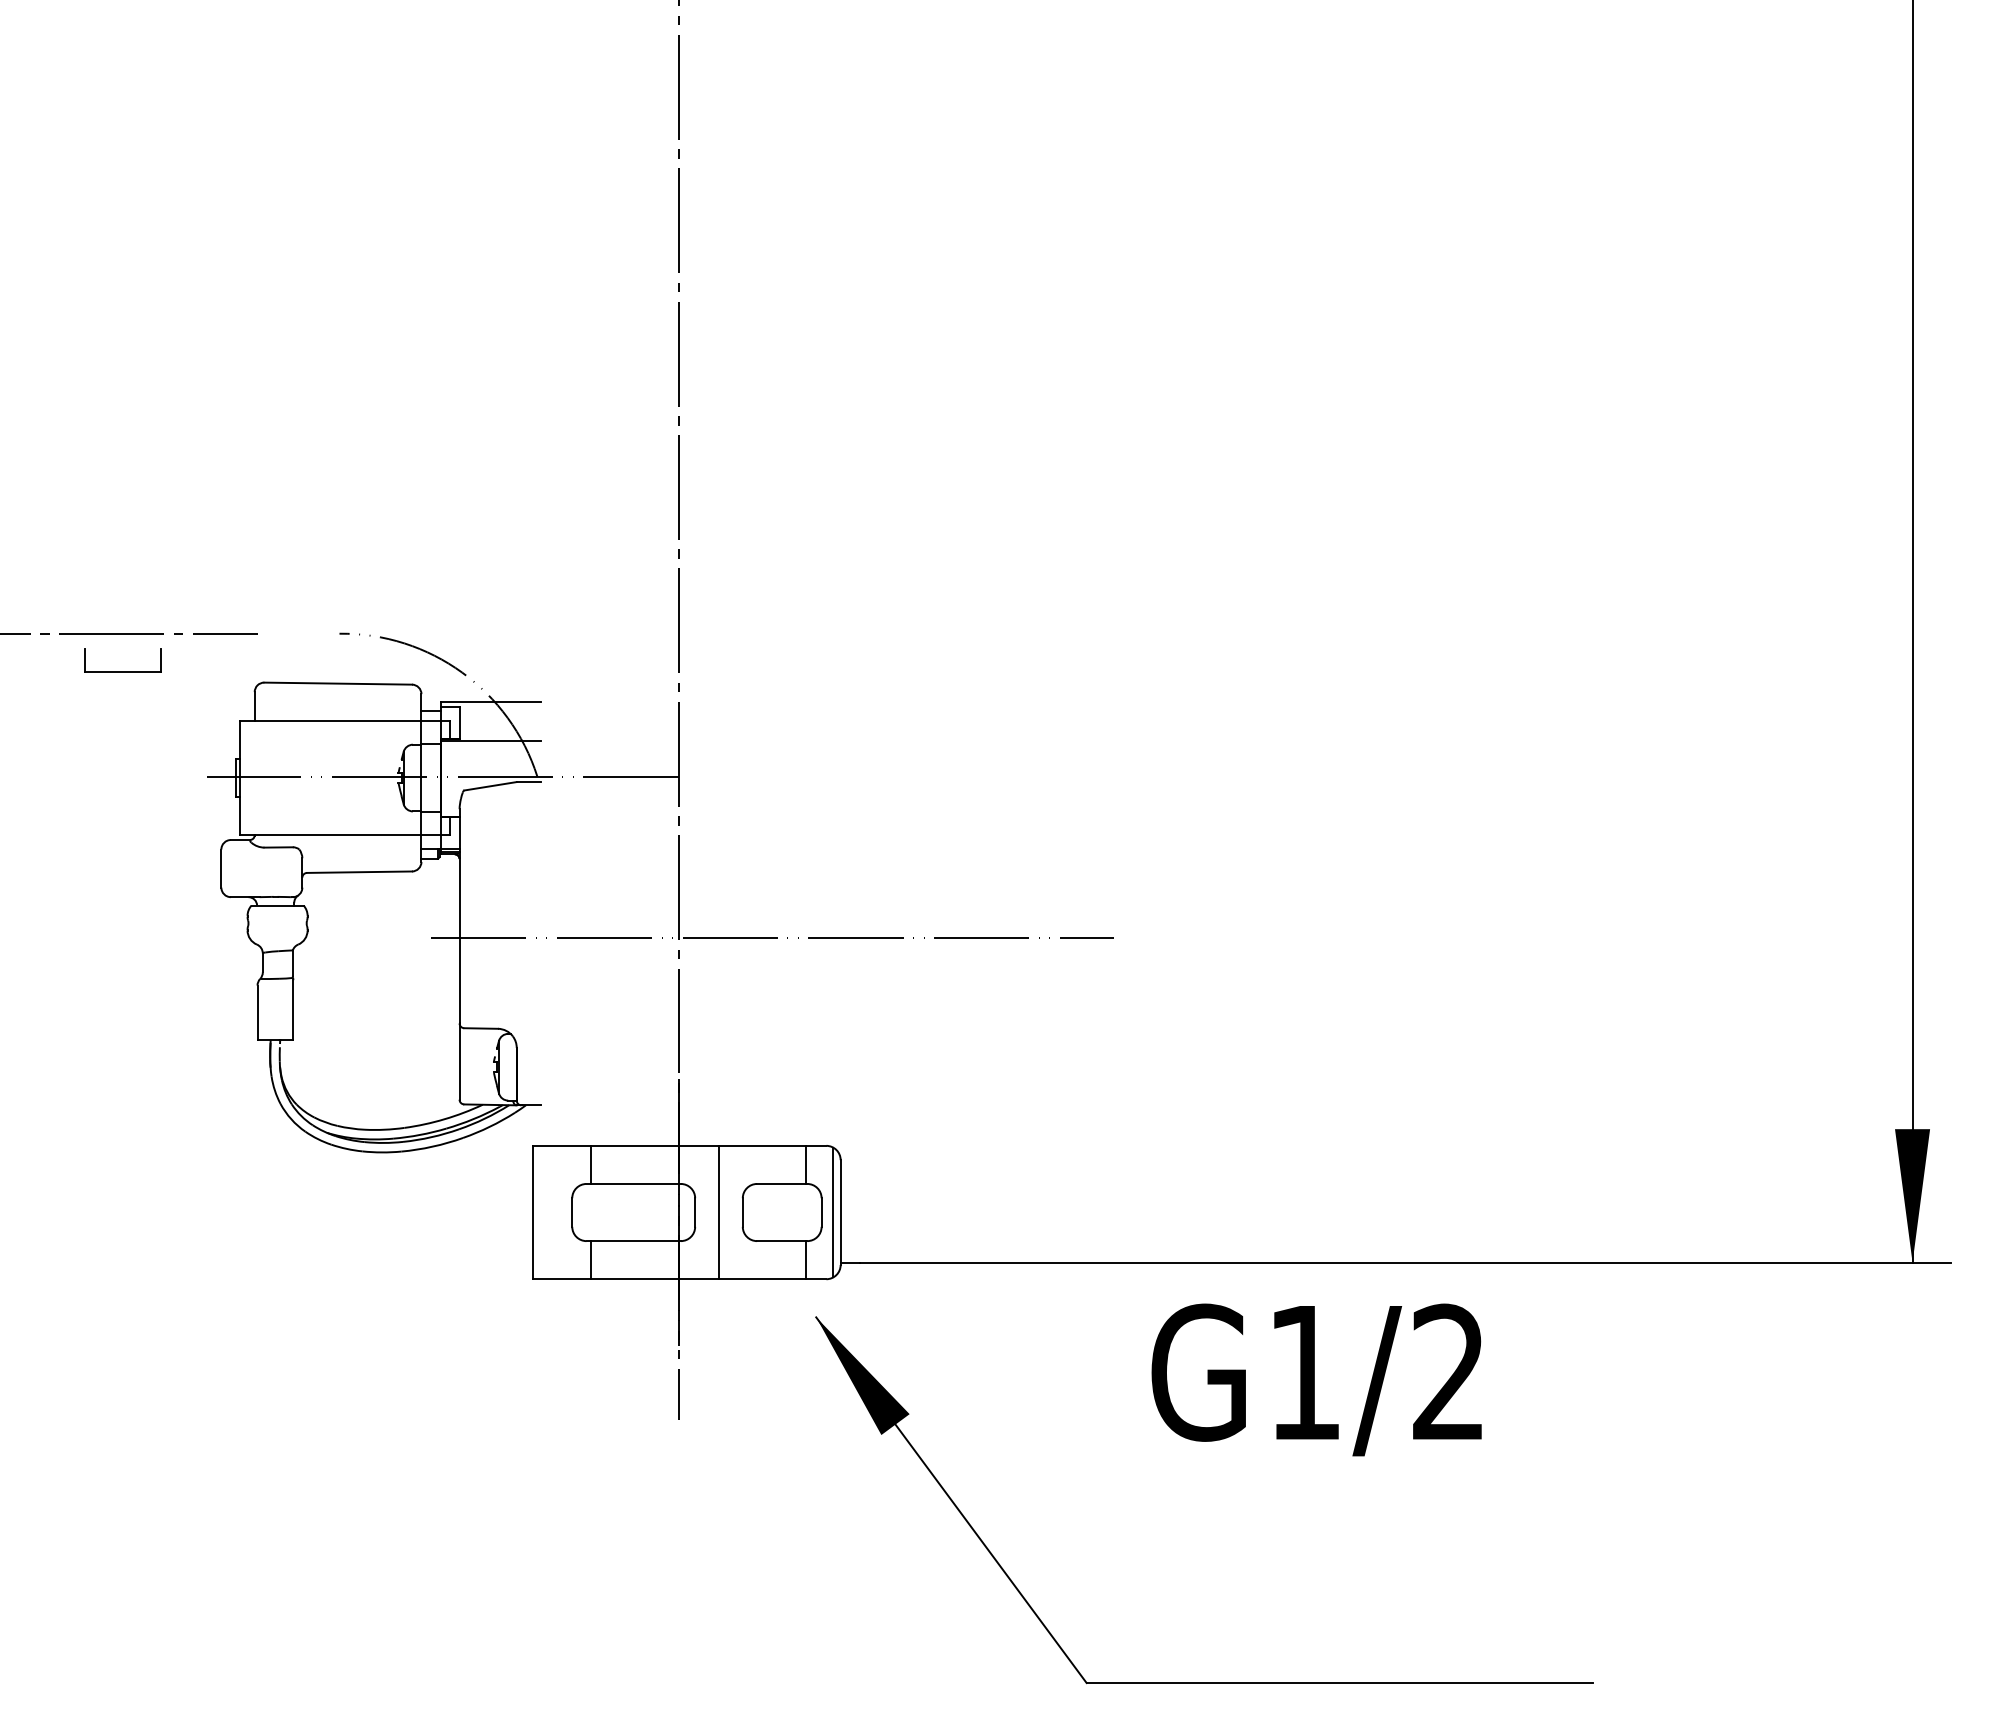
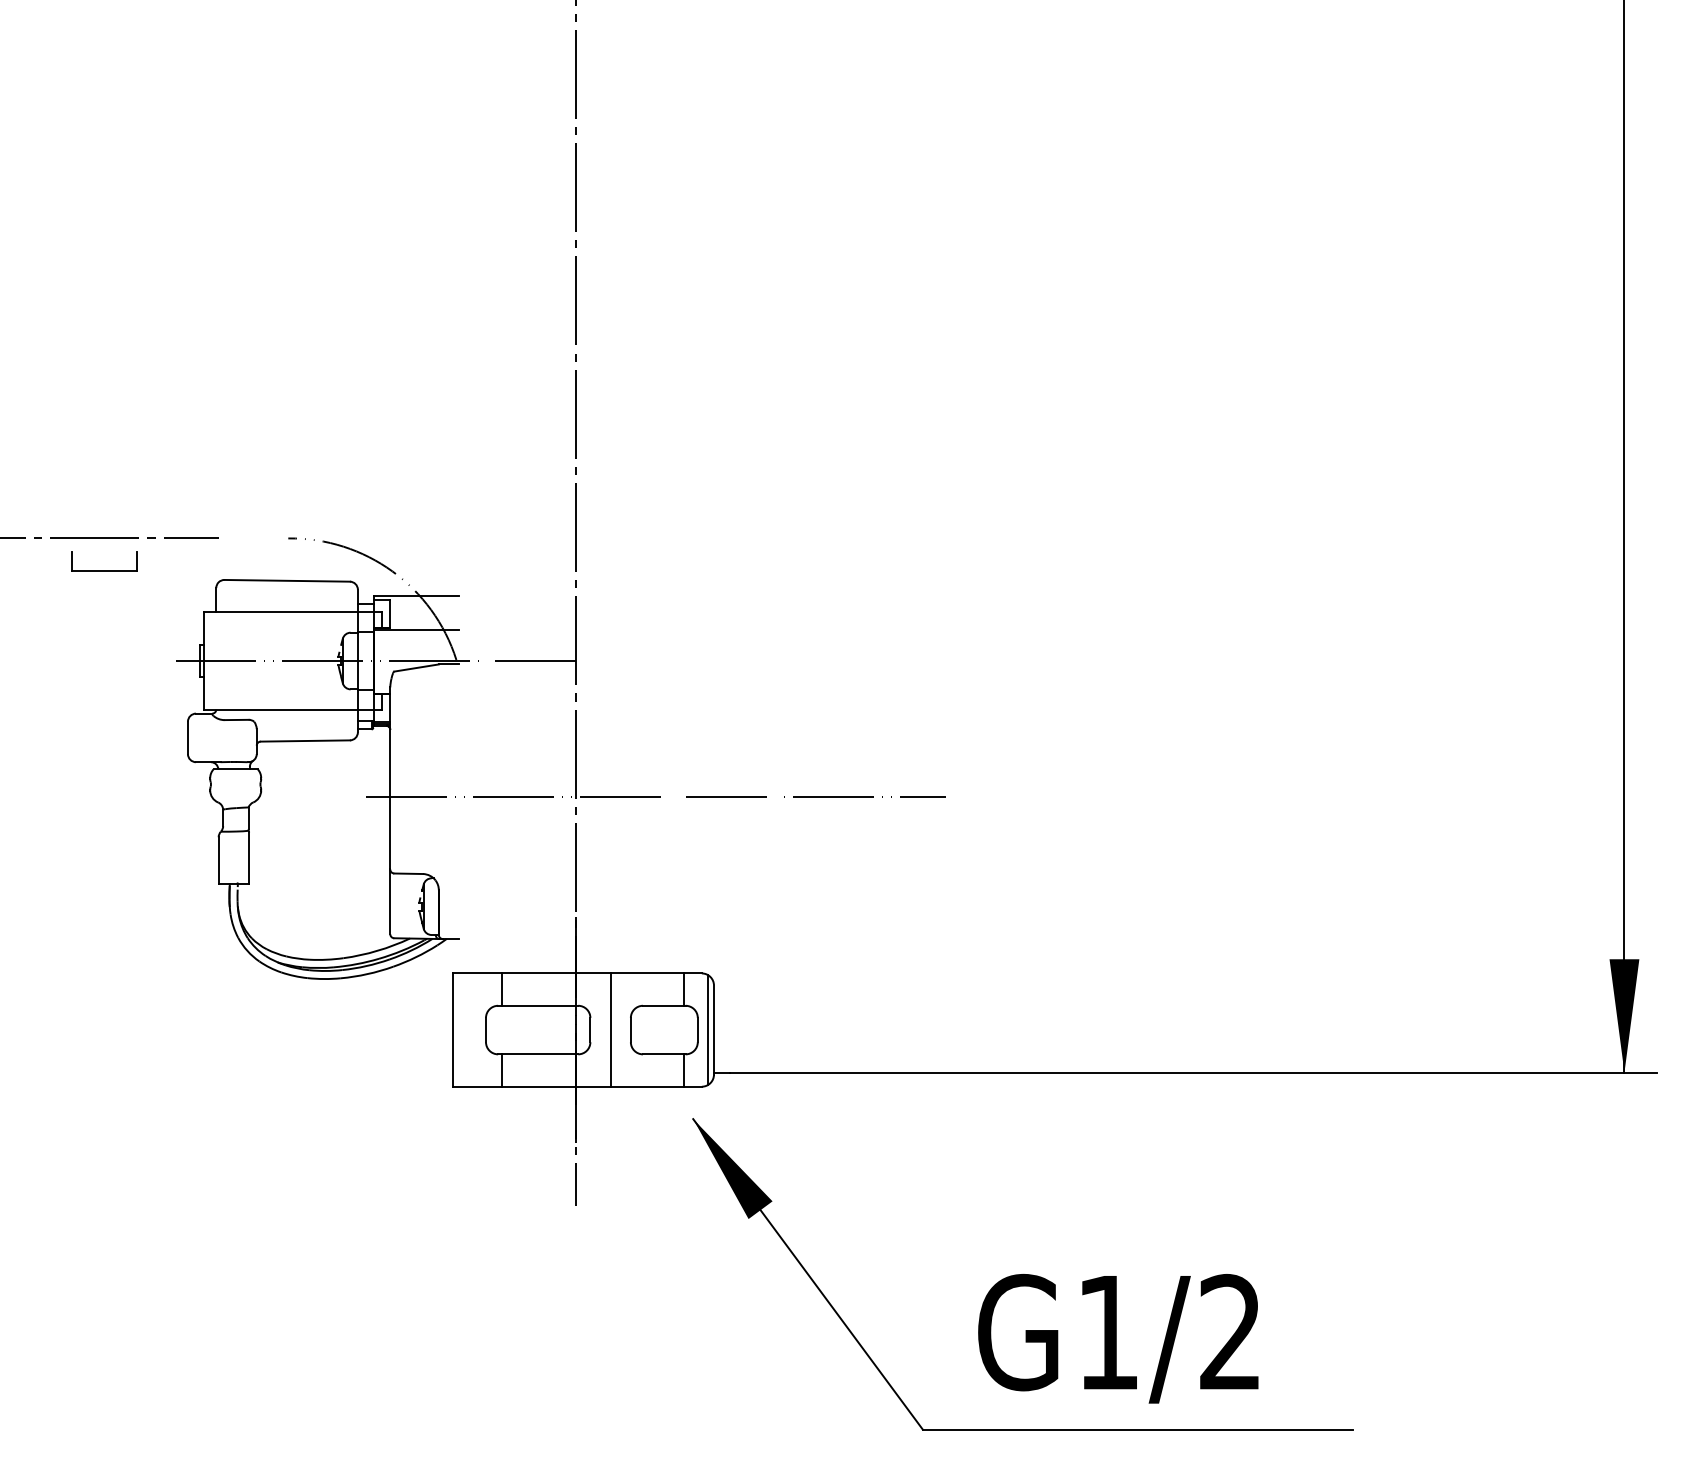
text: (1316, 1379) -> (1118, 1338), moved

